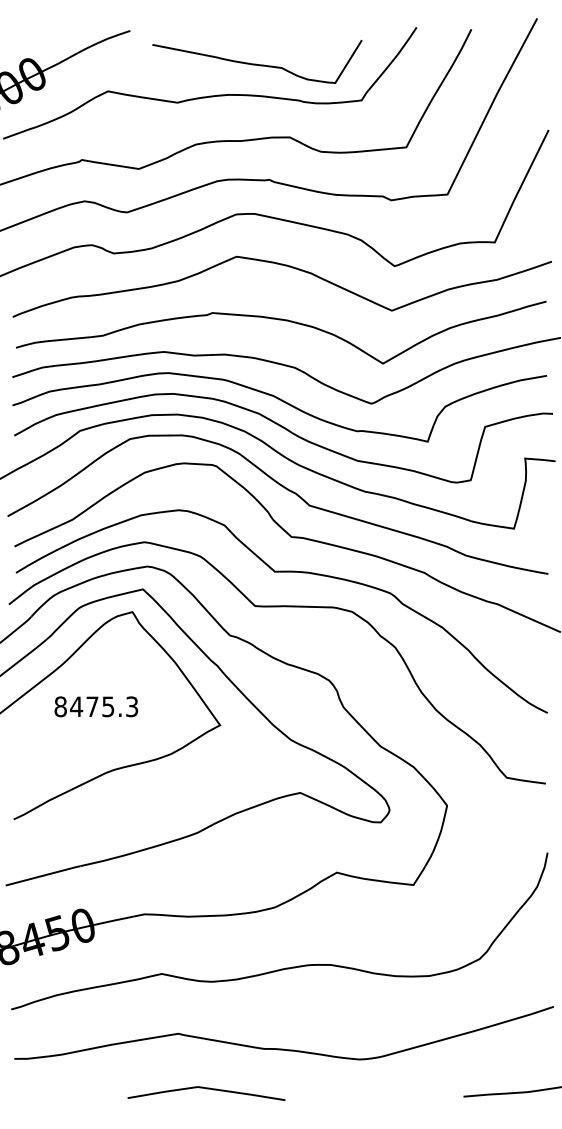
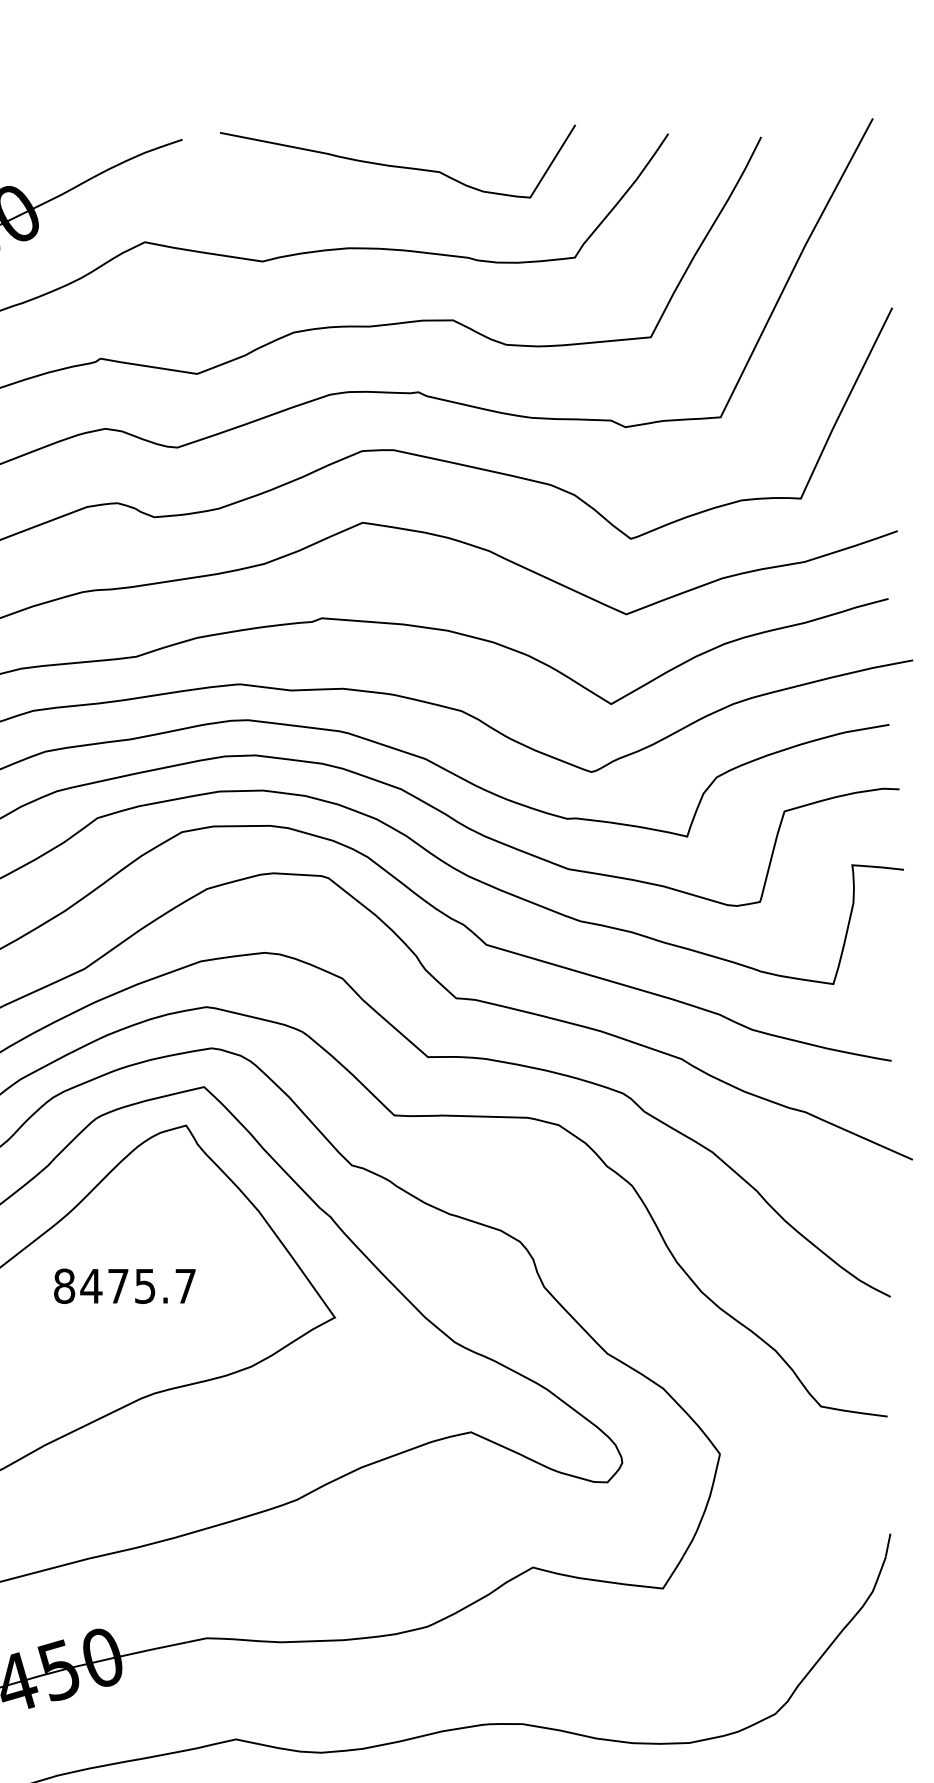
curve: (256, 63) -> (396, 164), moved
text: (132, 706) -> (186, 1285), 8475.3 -> 8475.7

